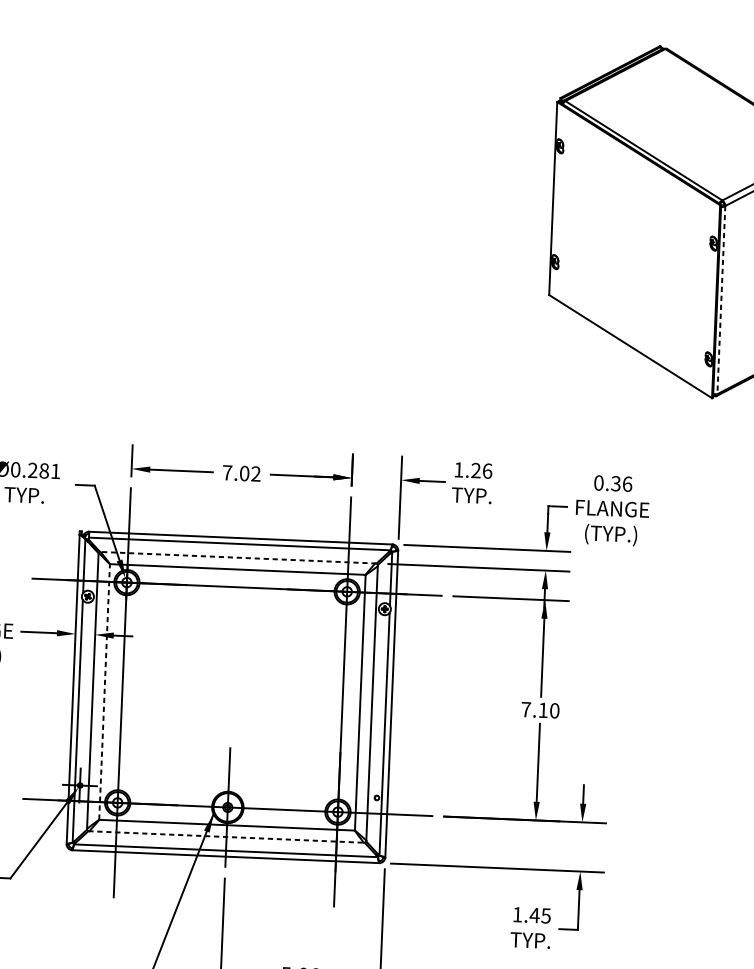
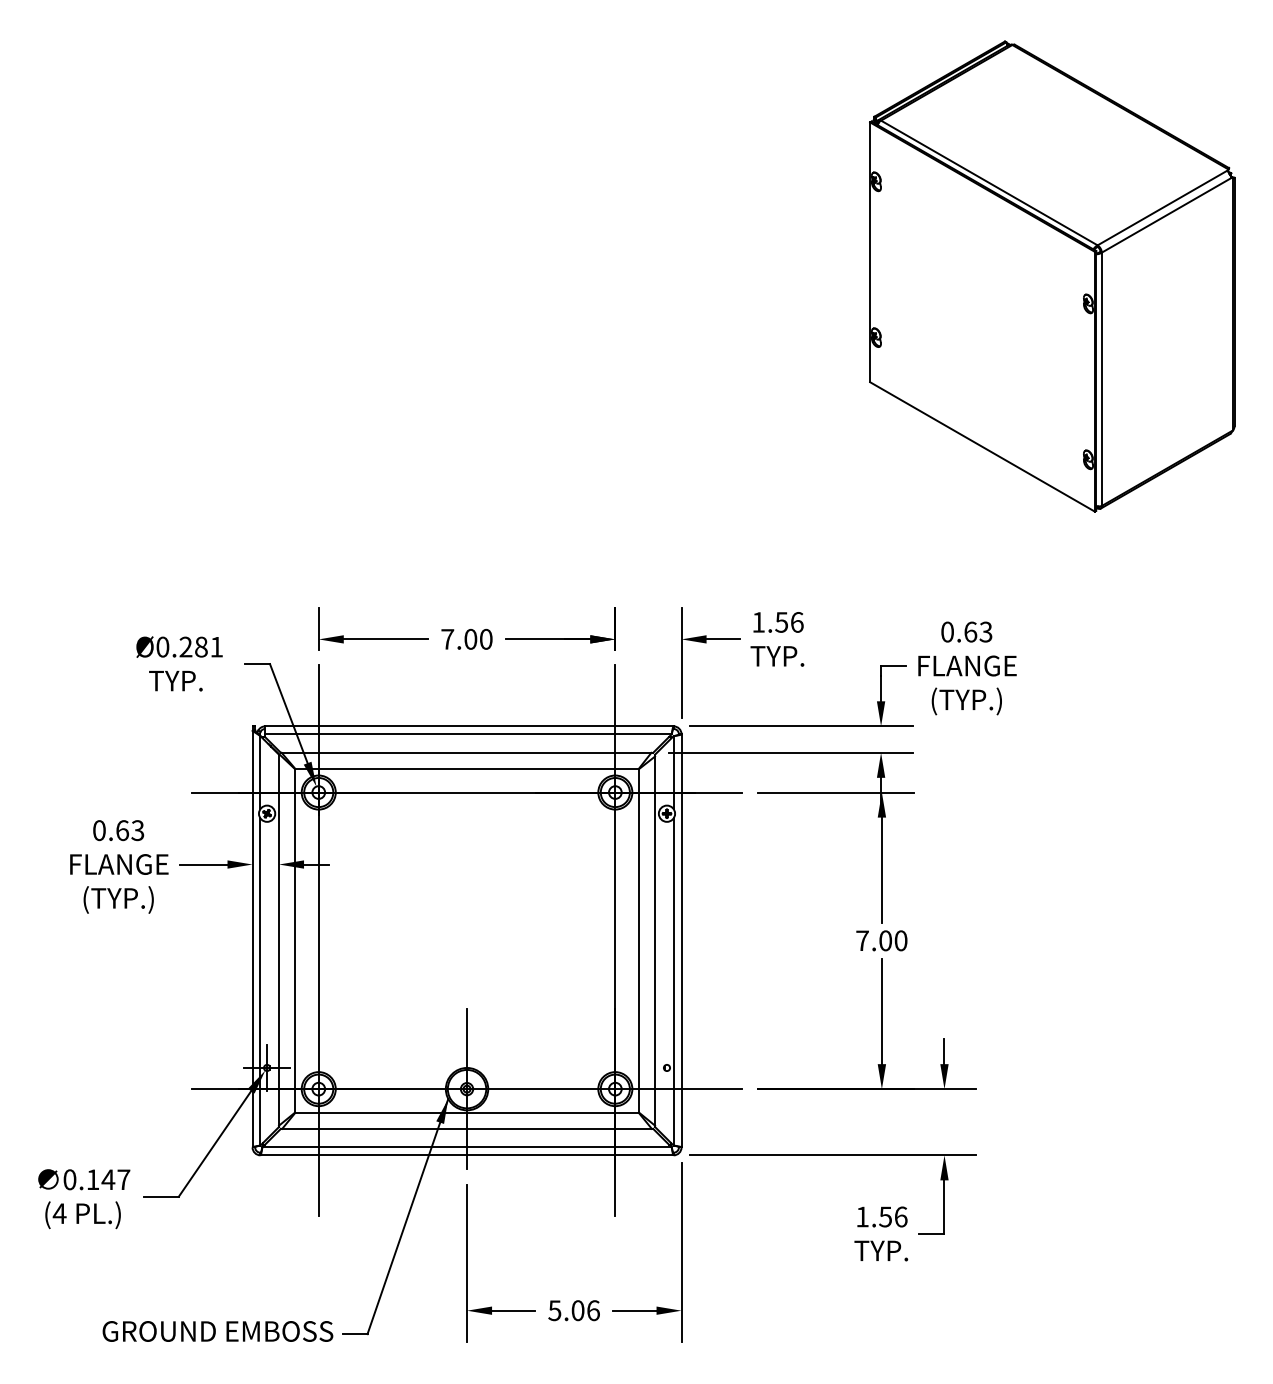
line: (721, 300) -> (1101, 379), dashed -> solid
text: (475, 470) -> (781, 622), 1.26 -> 1.56
text: (255, 474) -> (485, 639), 7.02 -> 7.00
text: (621, 483) -> (978, 631), 0.36 -> 0.63
line: (237, 557) -> (466, 752), dashed -> solid
line: (104, 691) -> (294, 940), dashed -> solid
text: (543, 710) -> (885, 940), 7.10 -> 7.00
line: (226, 836) -> (467, 1128), dashed -> solid
text: (539, 915) -> (892, 1216), 1.45 -> 1.56

